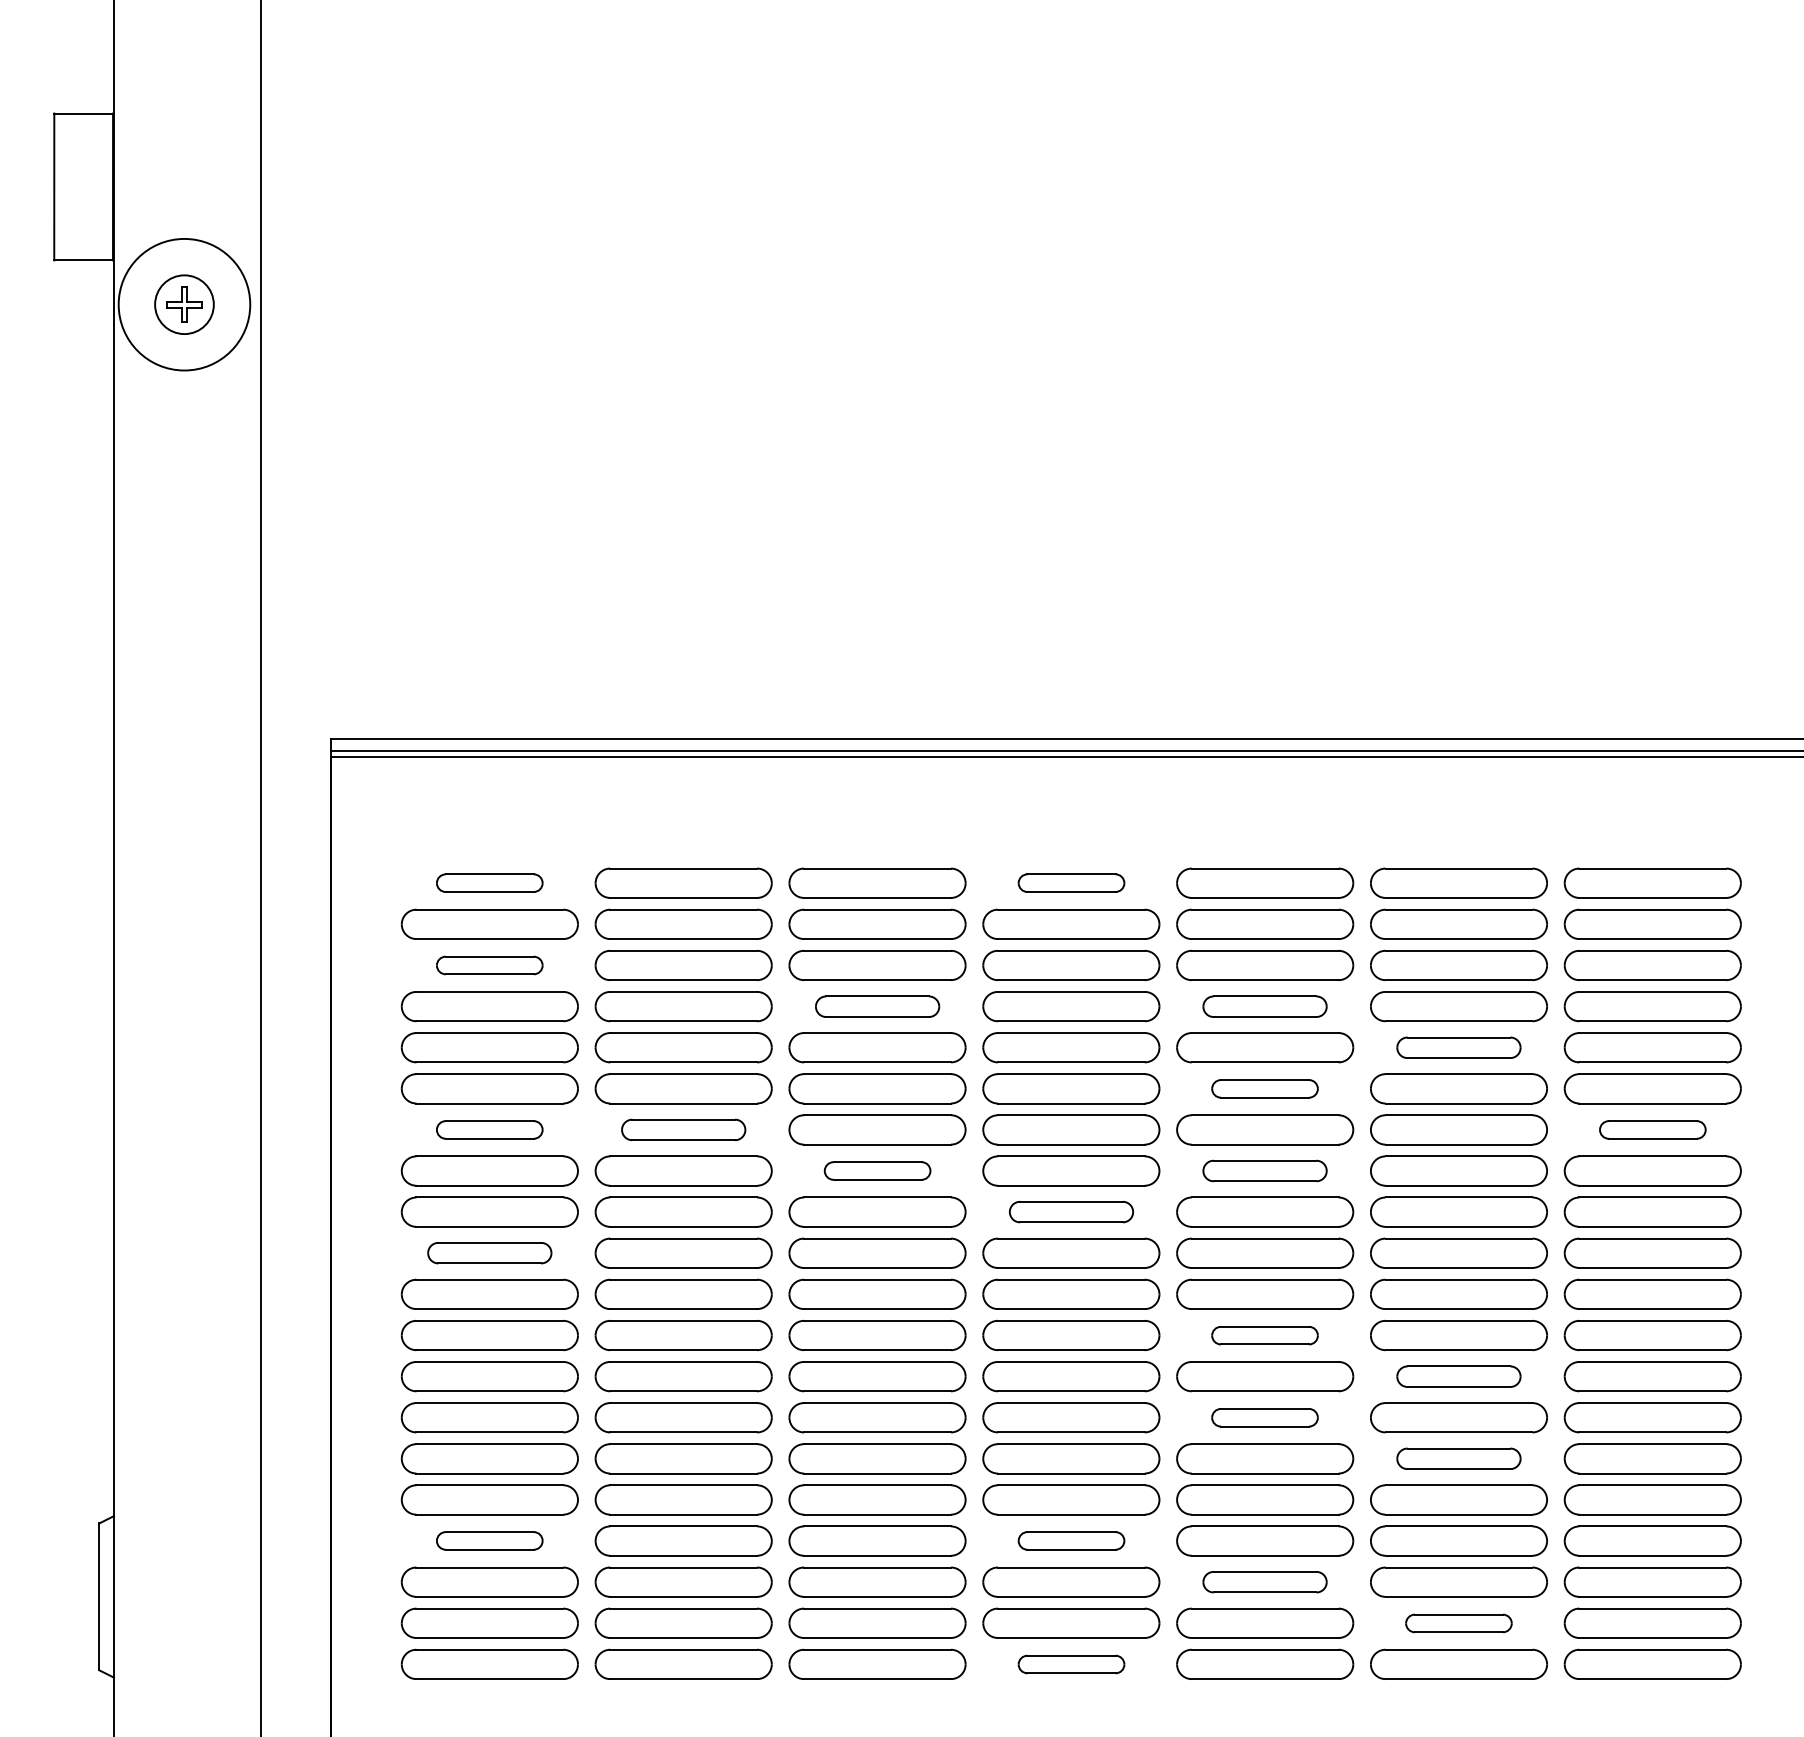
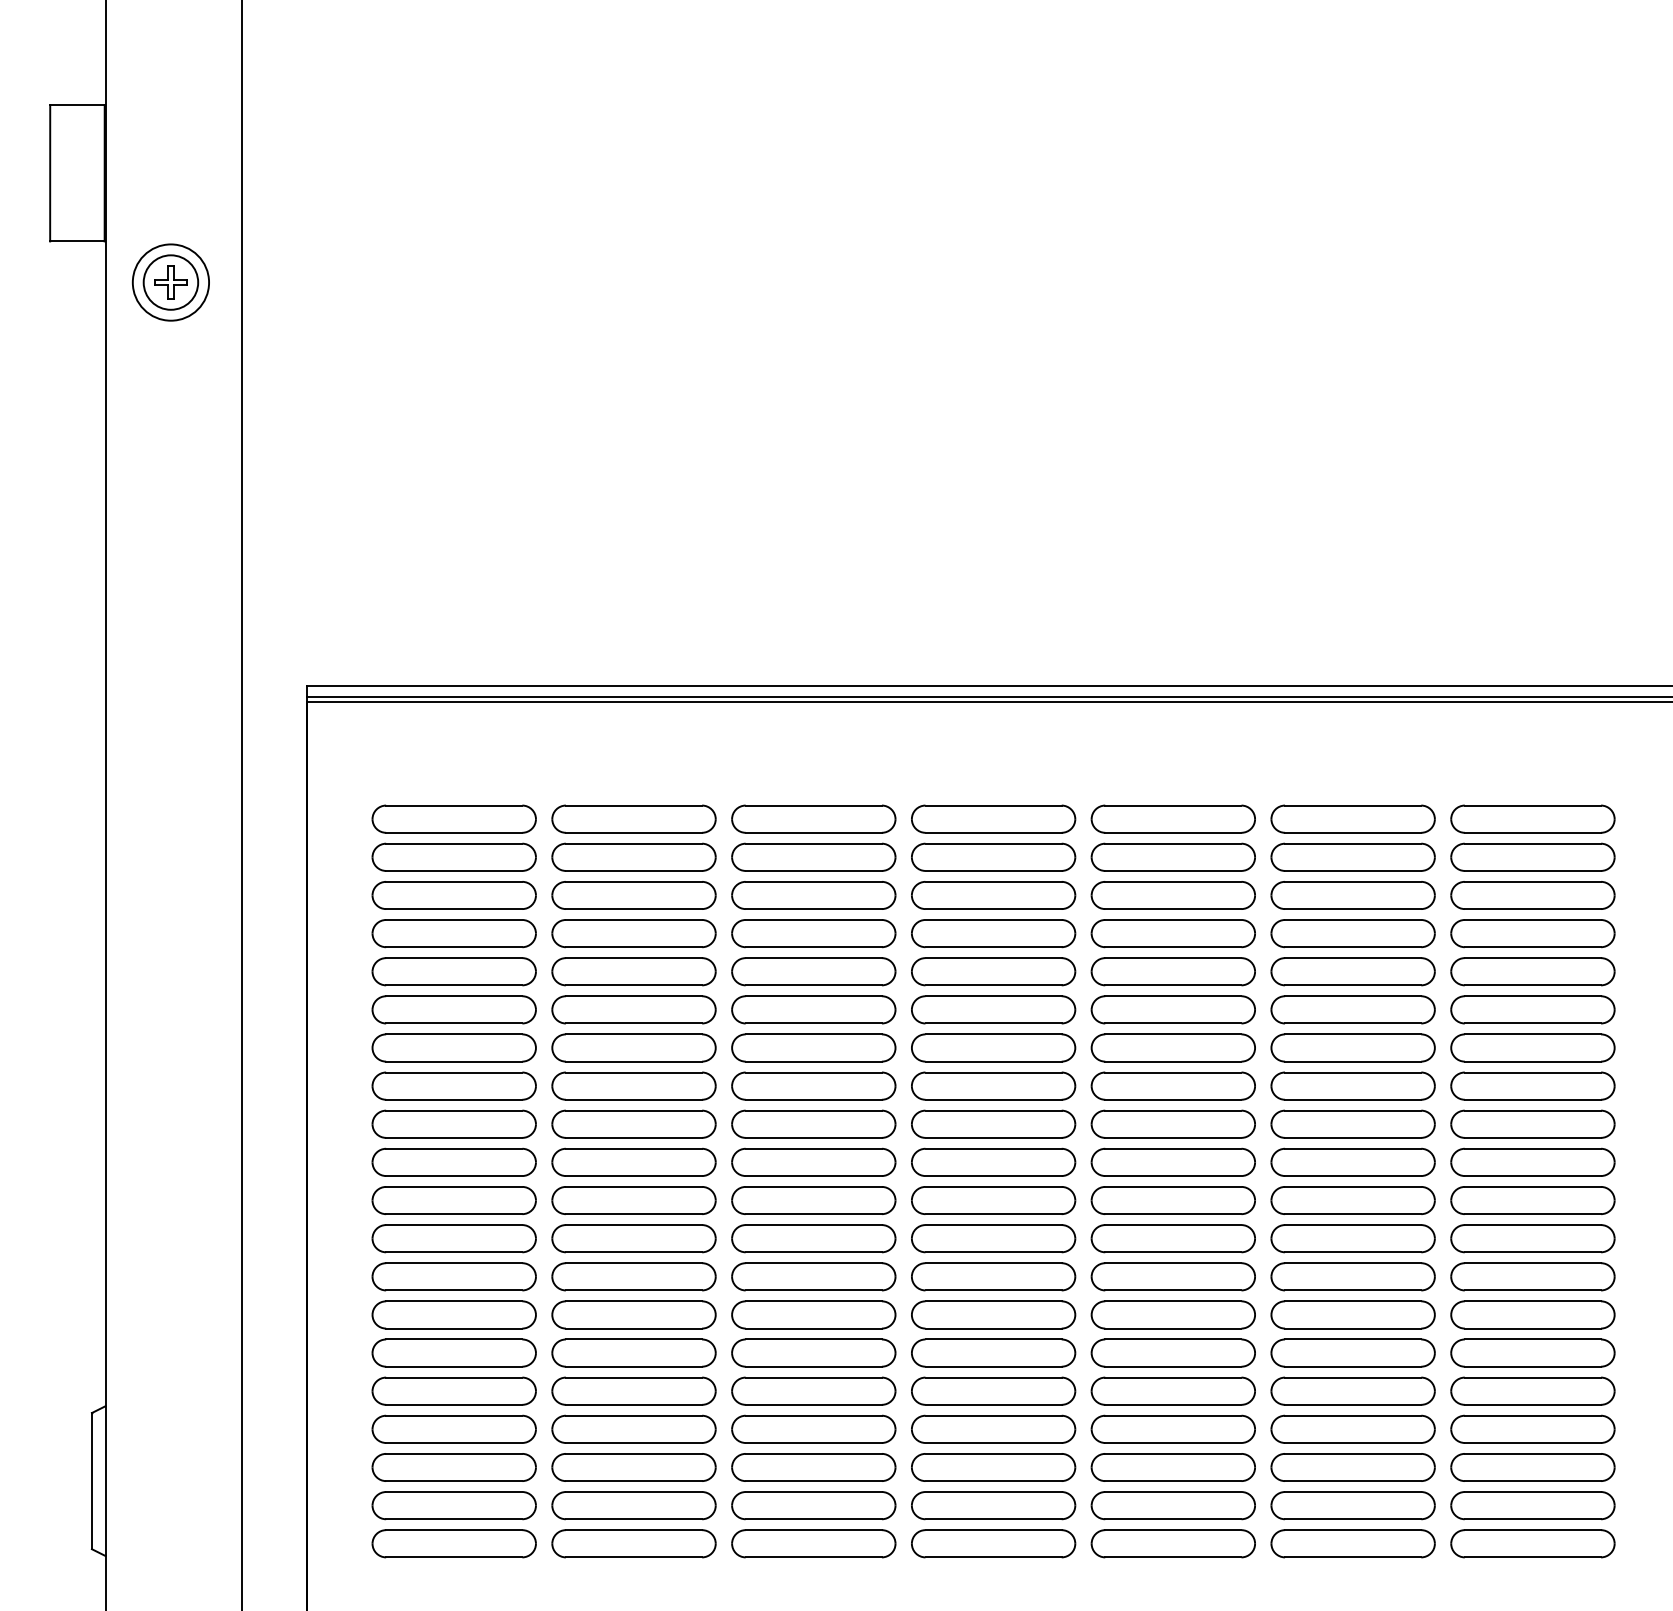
circle: (183, 304) -> (170, 282), size x0.62
part: (489, 882) -> (453, 818), size x1.67
part: (1071, 882) -> (993, 818), size x1.67
part: (489, 965) -> (453, 895), size x1.67
part: (877, 1006) -> (813, 933), size x1.43
part: (1264, 1006) -> (1172, 933), size x1.43
part: (1458, 1047) -> (1352, 971), size x1.43
part: (1264, 1088) -> (1172, 1009), size x1.67
part: (489, 1129) -> (453, 1047), size x1.67
part: (683, 1129) -> (633, 1047), size x1.43
part: (1652, 1129) -> (1532, 1047), size x1.67
part: (877, 1170) -> (813, 1085), size x1.67
part: (1264, 1170) -> (1172, 1085), size x1.43
part: (1071, 1211) -> (993, 1123), size x1.43
part: (489, 1252) -> (453, 1161), size x1.43
part: (1264, 1335) -> (1172, 1238), size x1.67
part: (1458, 1376) -> (1352, 1276), size x1.43
part: (1264, 1417) -> (1172, 1314), size x1.67
part: (1458, 1458) -> (1352, 1352), size x1.43
part: (489, 1540) -> (453, 1428), size x1.67
part: (1071, 1540) -> (993, 1428), size x1.67
part: (1264, 1582) -> (1172, 1467), size x1.43
part: (1458, 1623) -> (1352, 1505), size x1.67
part: (1071, 1664) -> (993, 1543), size x1.67

